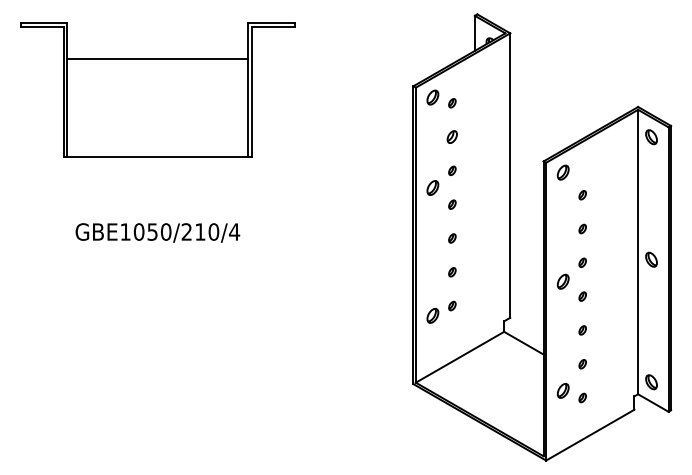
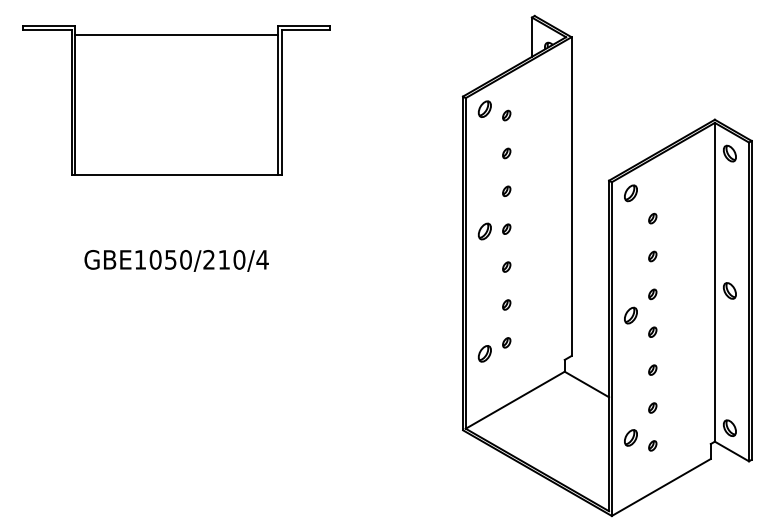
line: (157, 59) -> (176, 35), moved
part: (452, 137) -> (506, 153), size x0.71
part: (432, 187) -> (484, 231), moved

